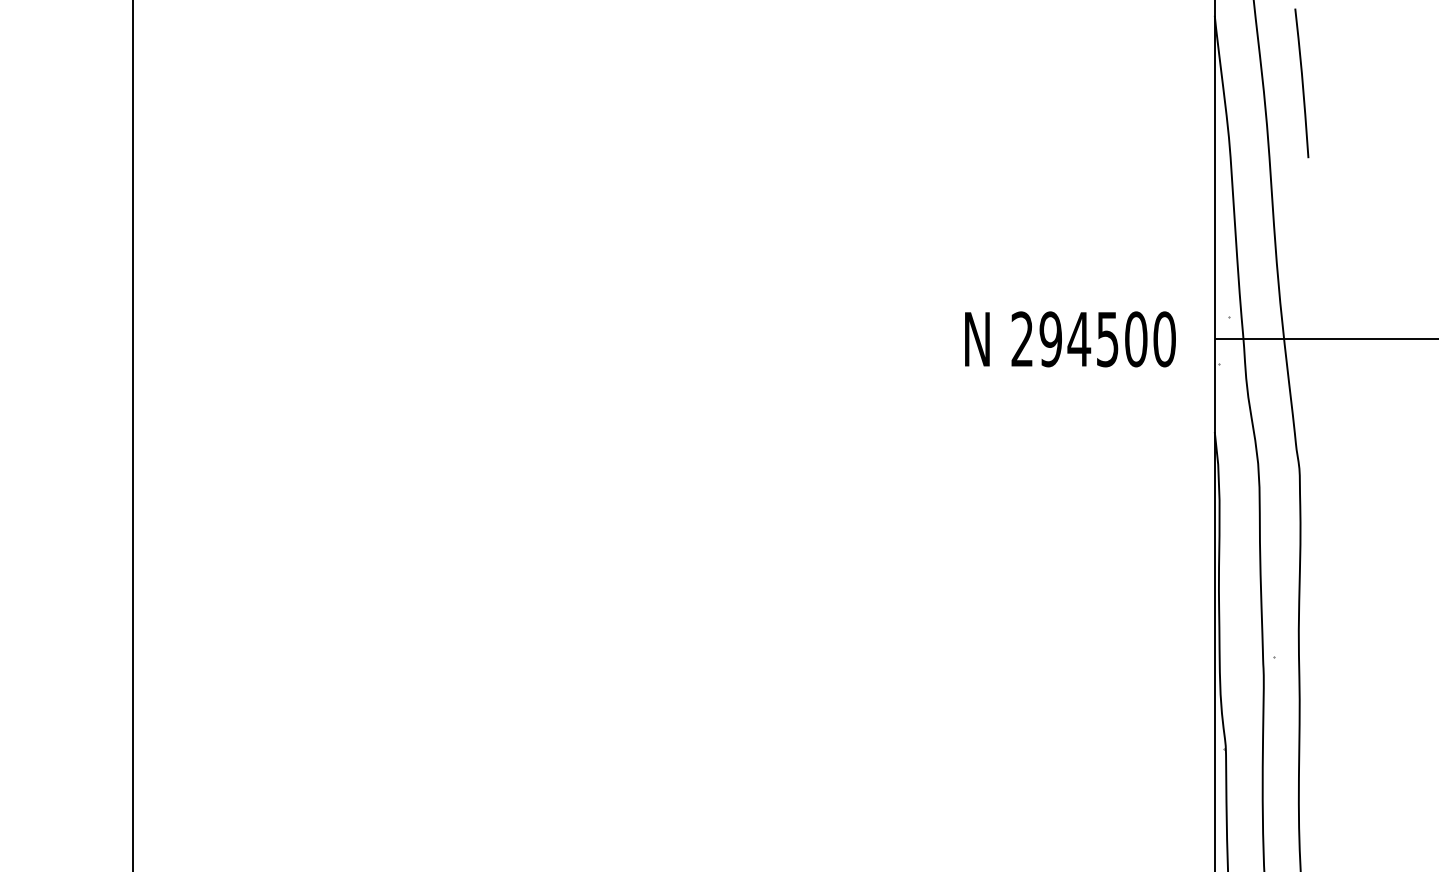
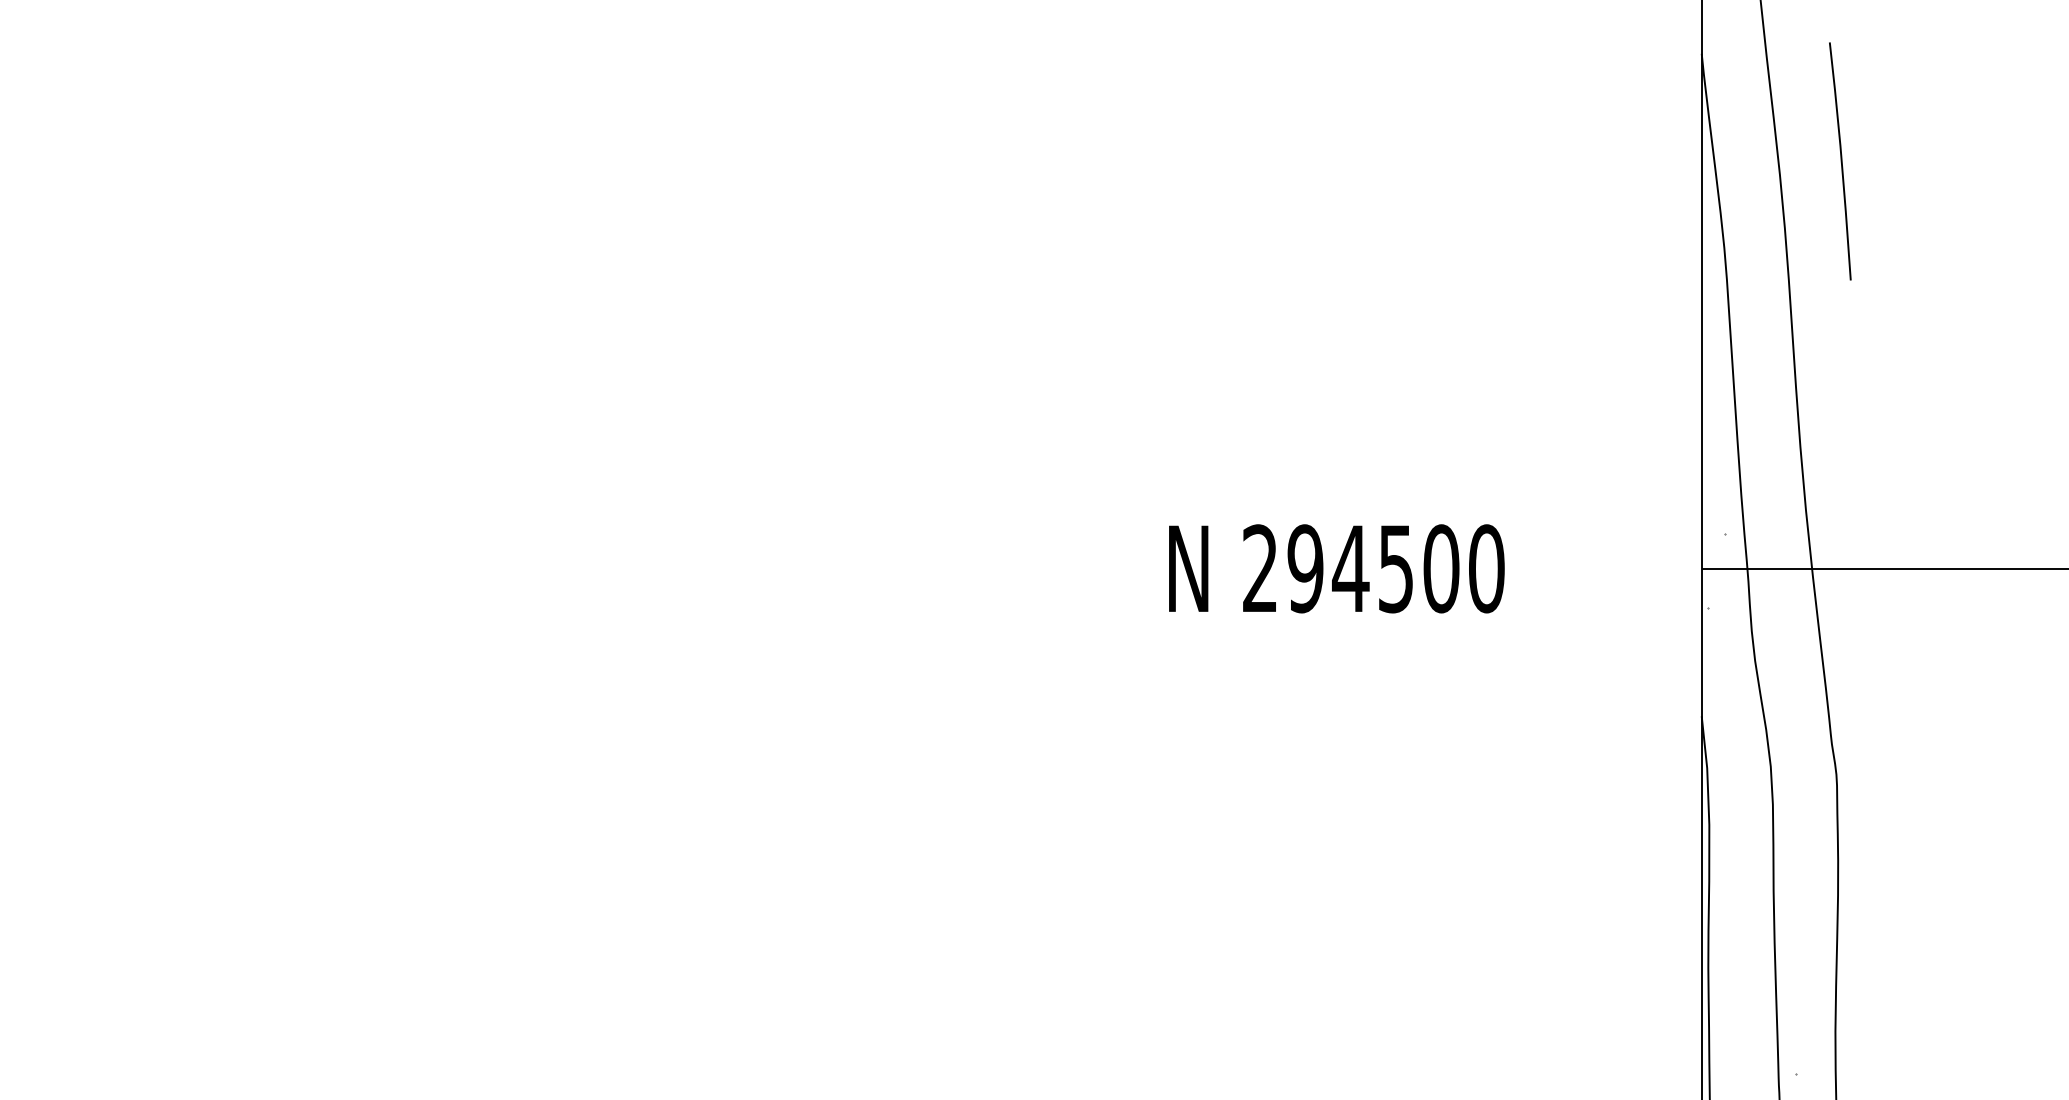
text: (1070, 339) -> (1336, 569), moved

